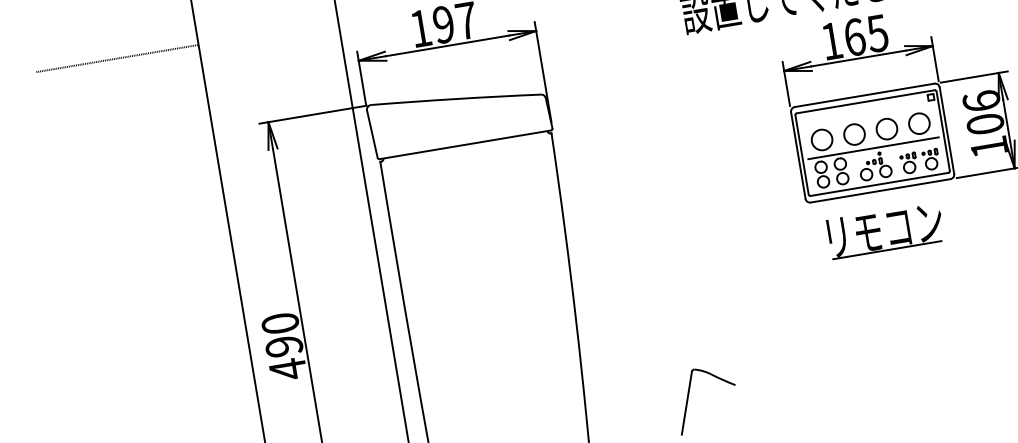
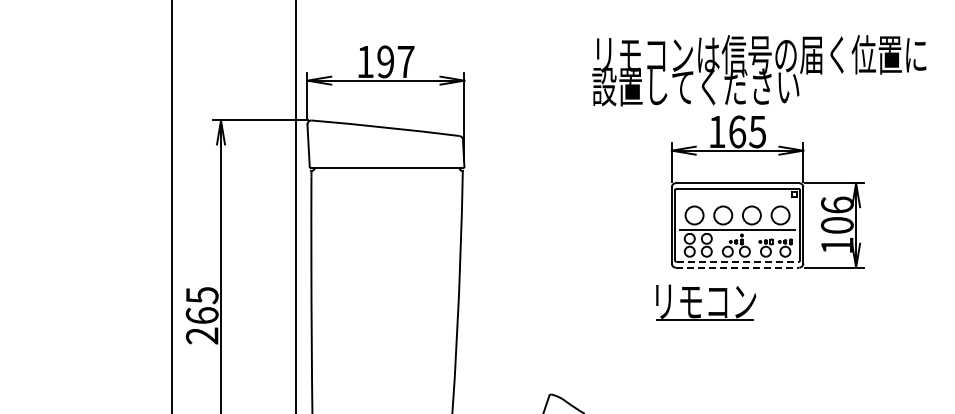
line: (117, 59) -> (100, 44), removed
line: (879, 183) -> (737, 261), solid -> dashed
line: (880, 190) -> (737, 267), solid -> dashed
part: (885, 230) -> (706, 302), moved
text: (283, 347) -> (201, 316), 490 -> 265

